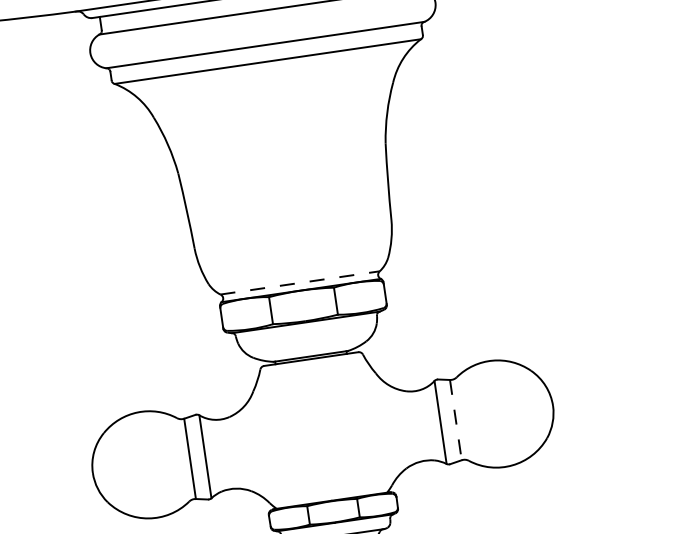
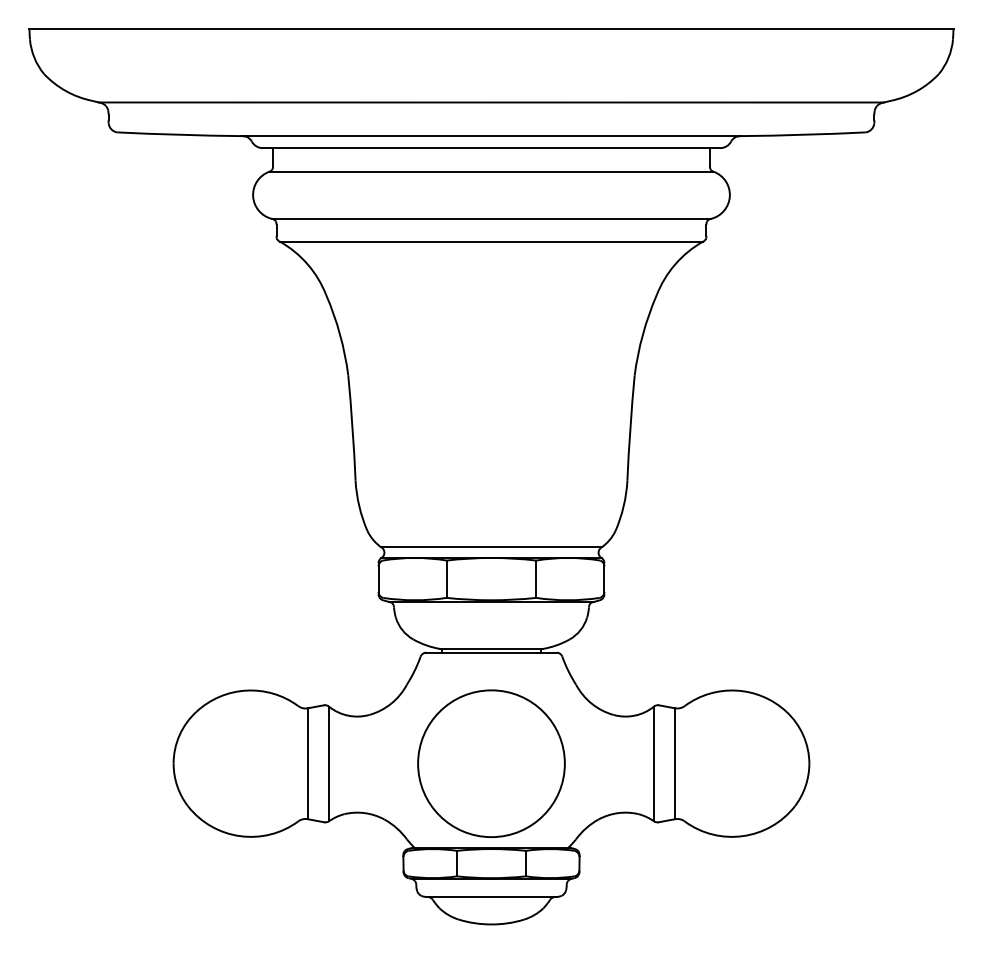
line: (300, 282) -> (491, 547), dashed -> solid
line: (456, 420) -> (675, 764), dashed -> solid
circle: (322, 439) -> (491, 763), added

